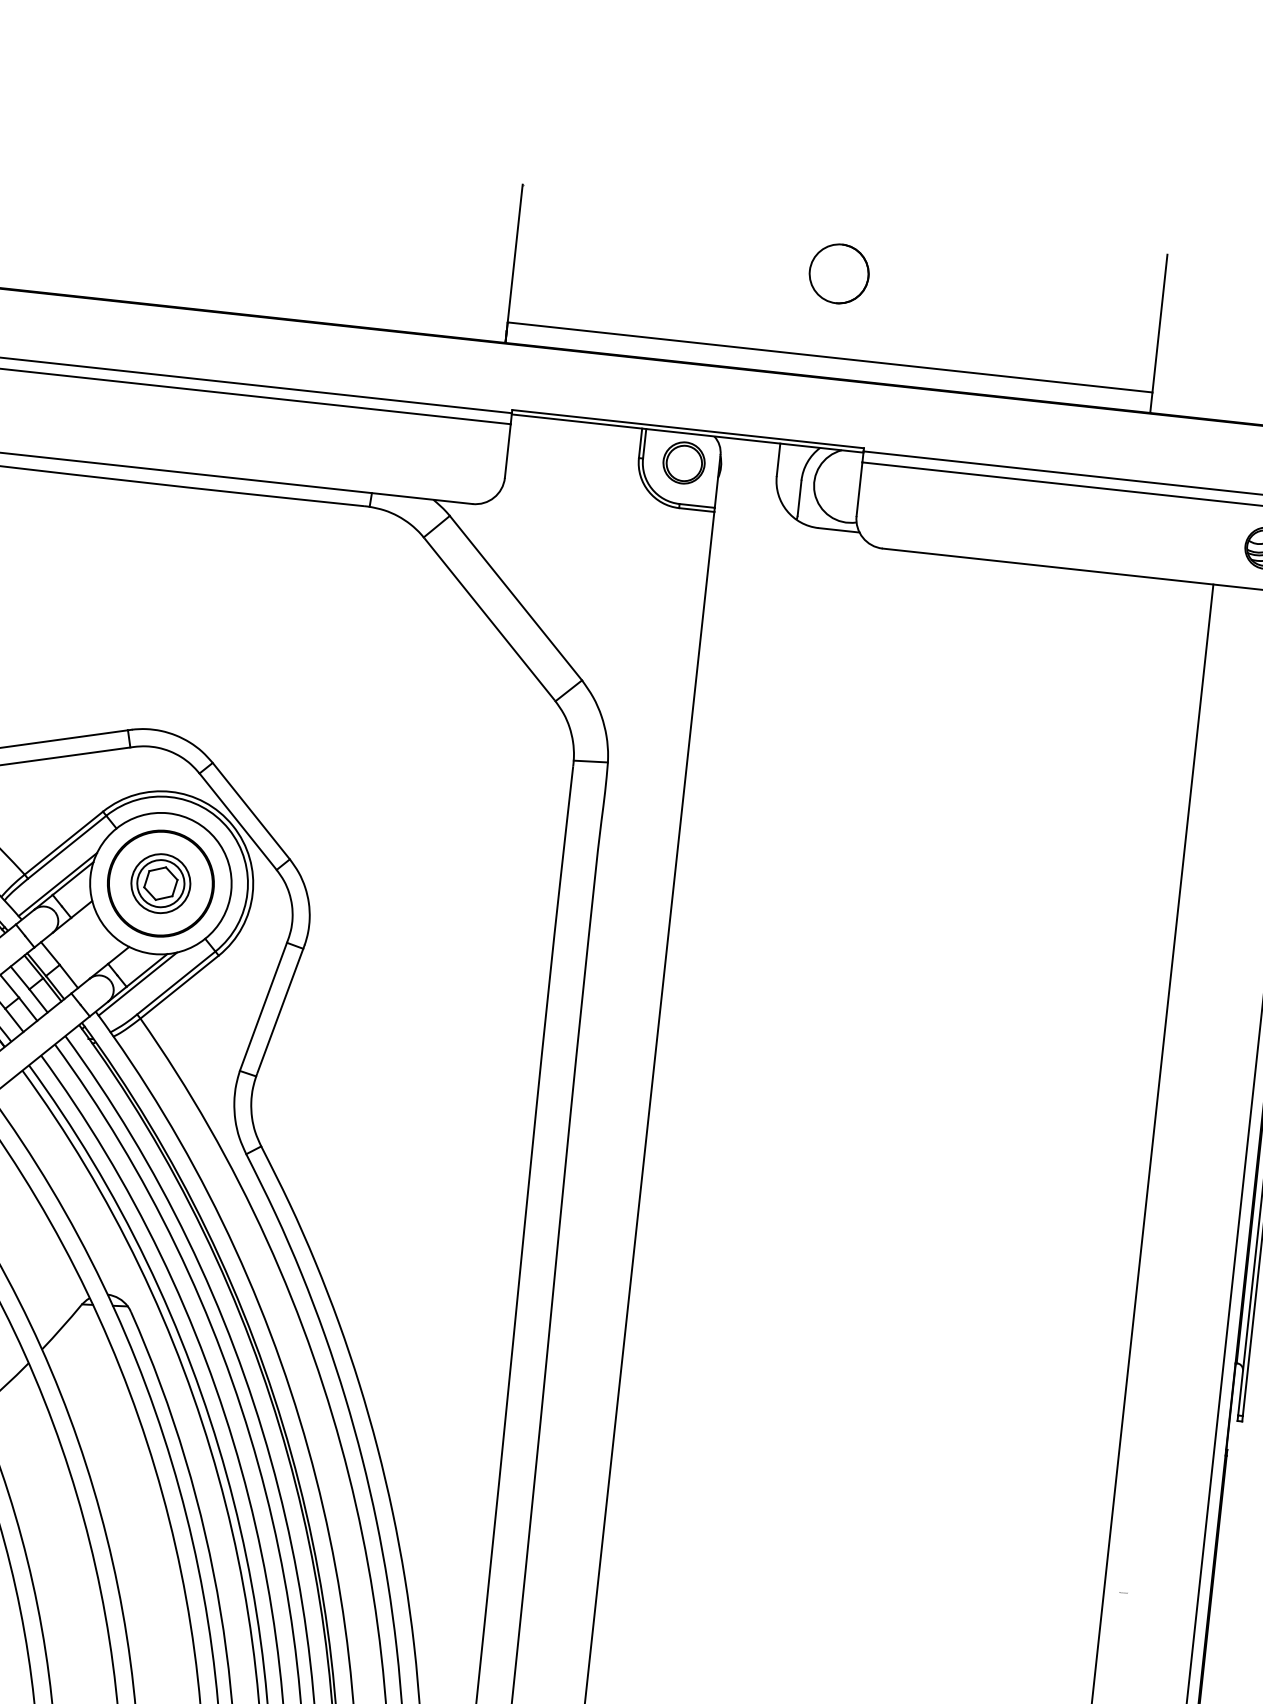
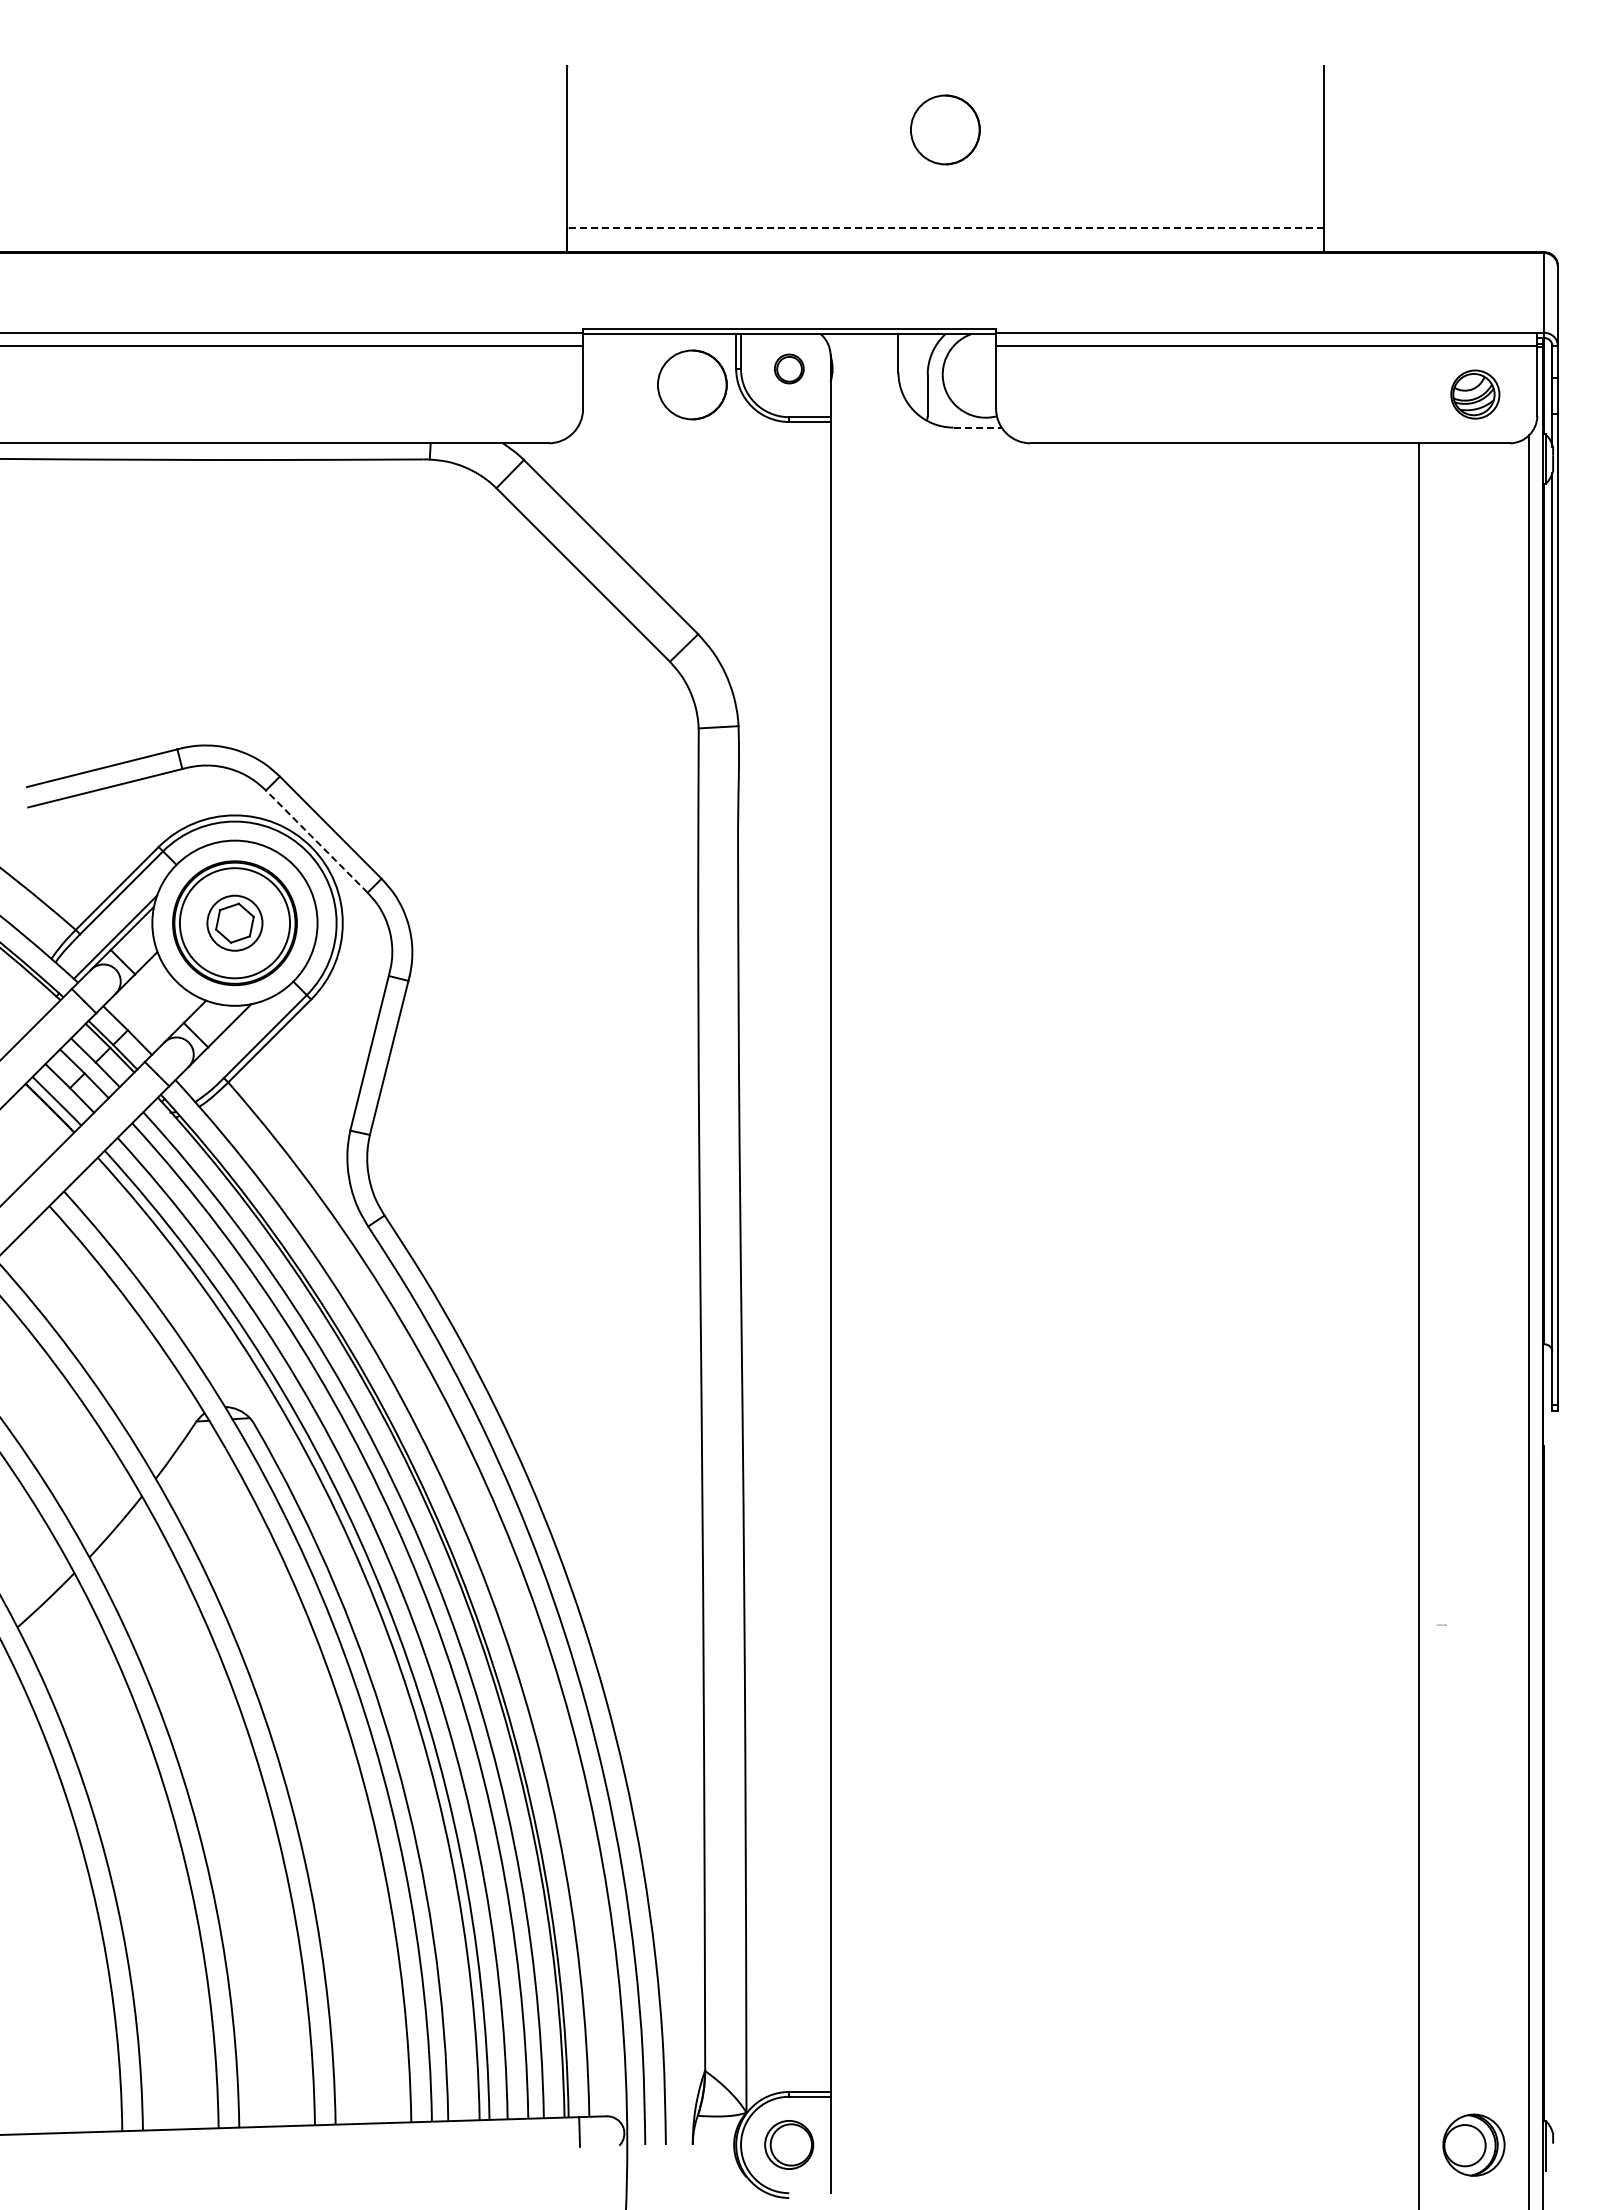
line: (830, 357) -> (945, 228), solid -> dashed
part: (684, 462) -> (789, 368), size x0.6
part: (600, 467) -> (692, 384), added
line: (839, 530) -> (978, 427), solid -> dashed
line: (237, 821) -> (316, 841), solid -> dashed
circle: (160, 882) -> (234, 922), size x1.6
line: (137, 983) -> (220, 1042), removed

